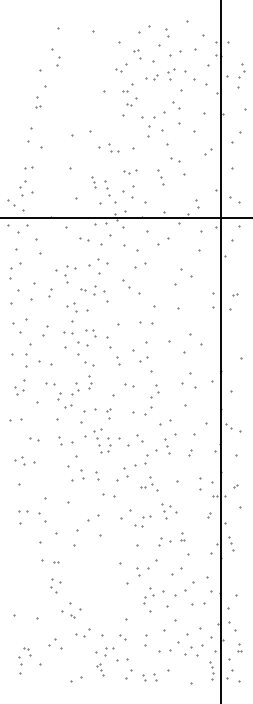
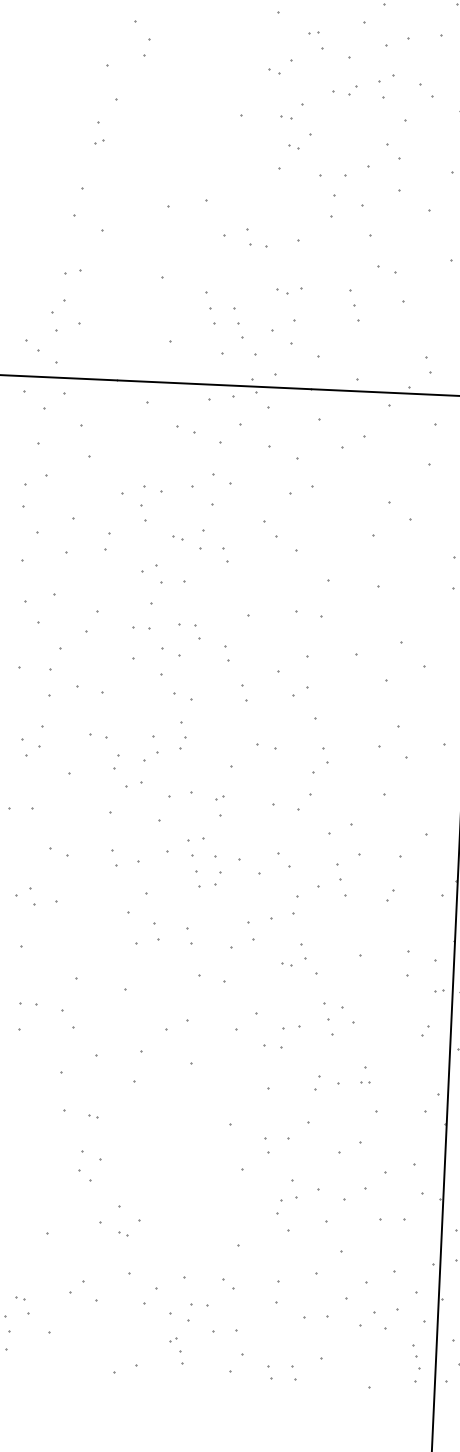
part: (190, 75) -> (427, 90), size x0.62
part: (93, 182) -> (209, 309), size x1.43
part: (106, 297) -> (226, 556), size x0.62
part: (108, 343) -> (226, 654), size x0.62
part: (86, 632) -> (150, 1295), moved

